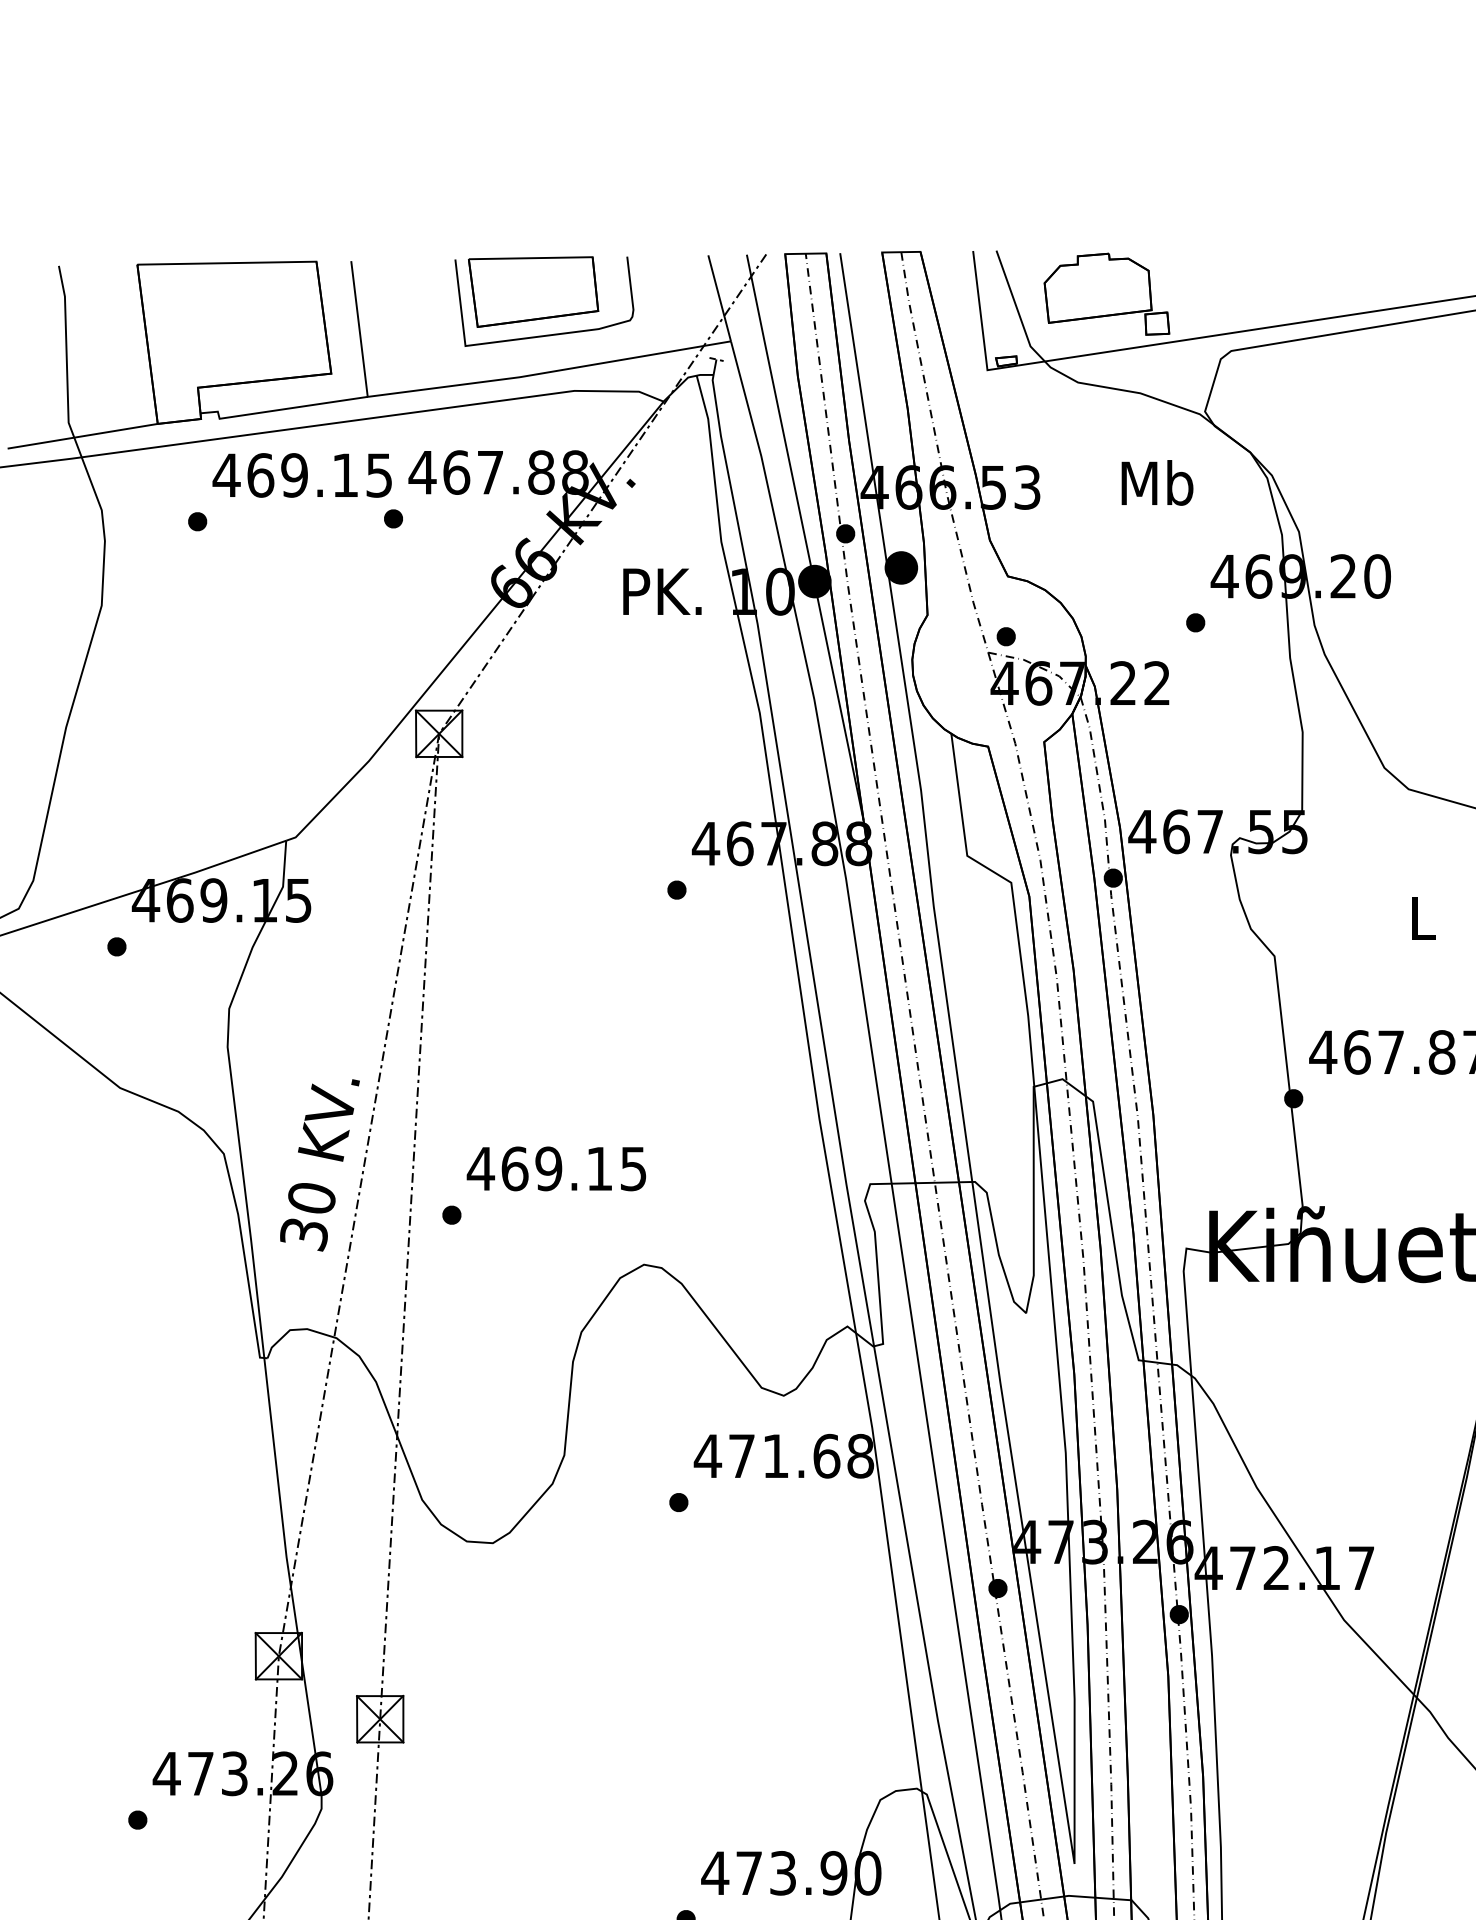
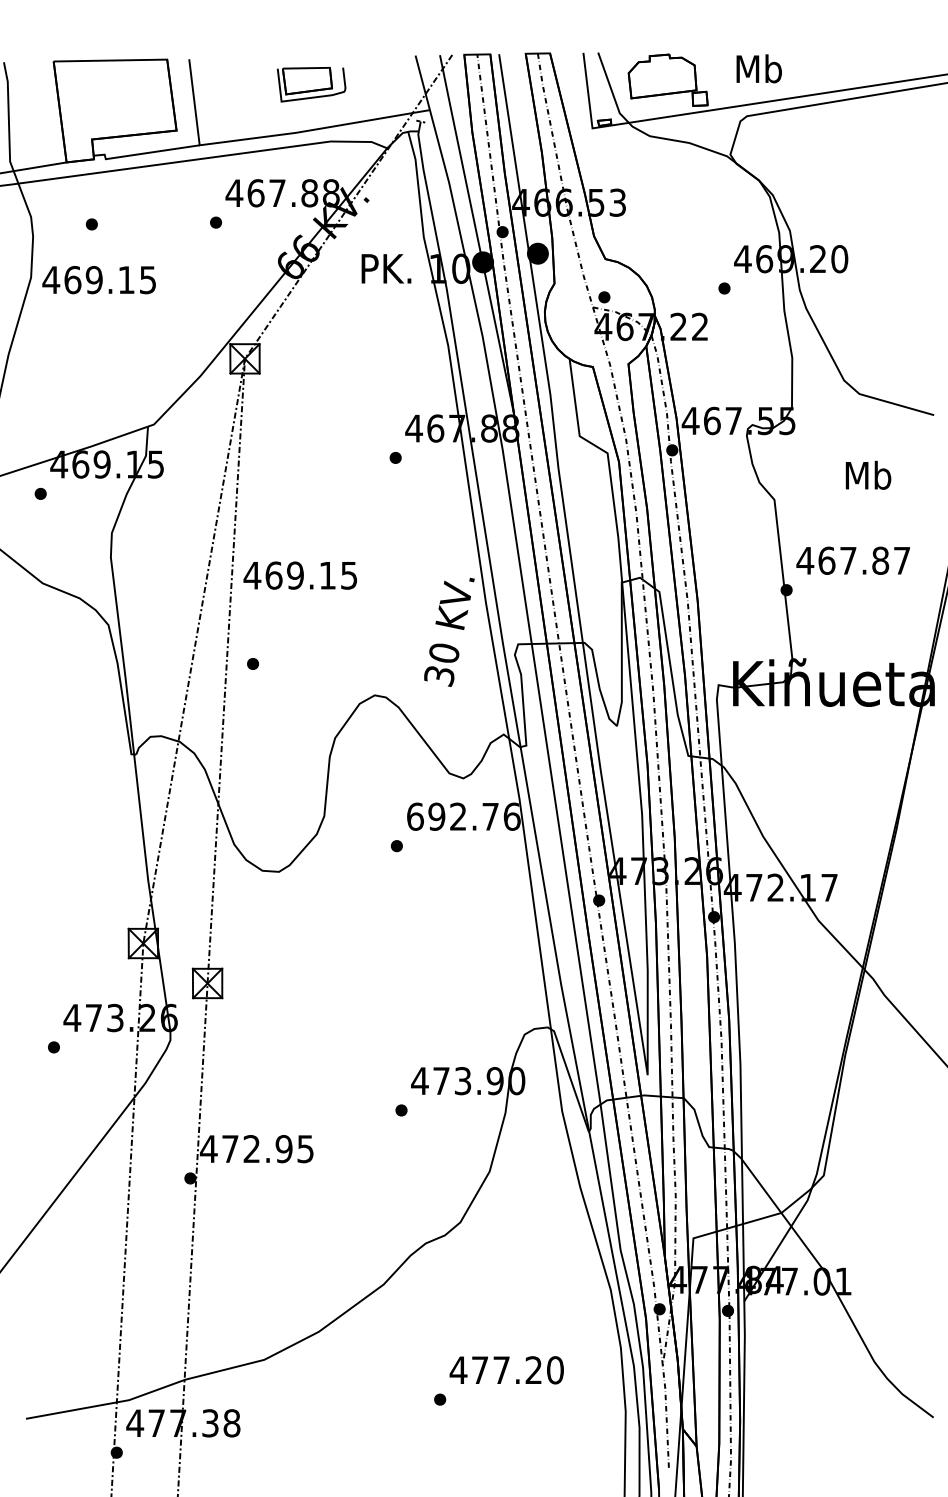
part: (544, 300) -> (311, 84), size x0.6
text: (301, 476) -> (98, 280), moved
text: (1156, 482) -> (758, 68), moved
text: (1422, 916) -> (868, 474), L -> Mb
text: (320, 1163) -> (449, 631), moved
text: (556, 1168) -> (300, 575), moved
text: (783, 1455) -> (463, 816), 471.68 -> 692.76

